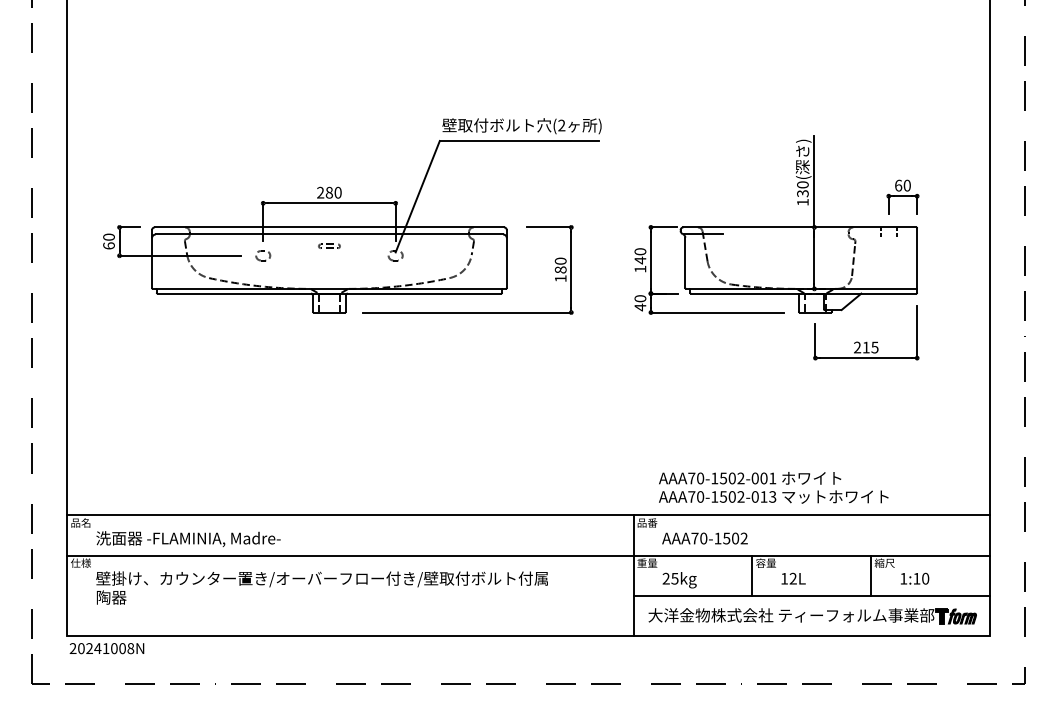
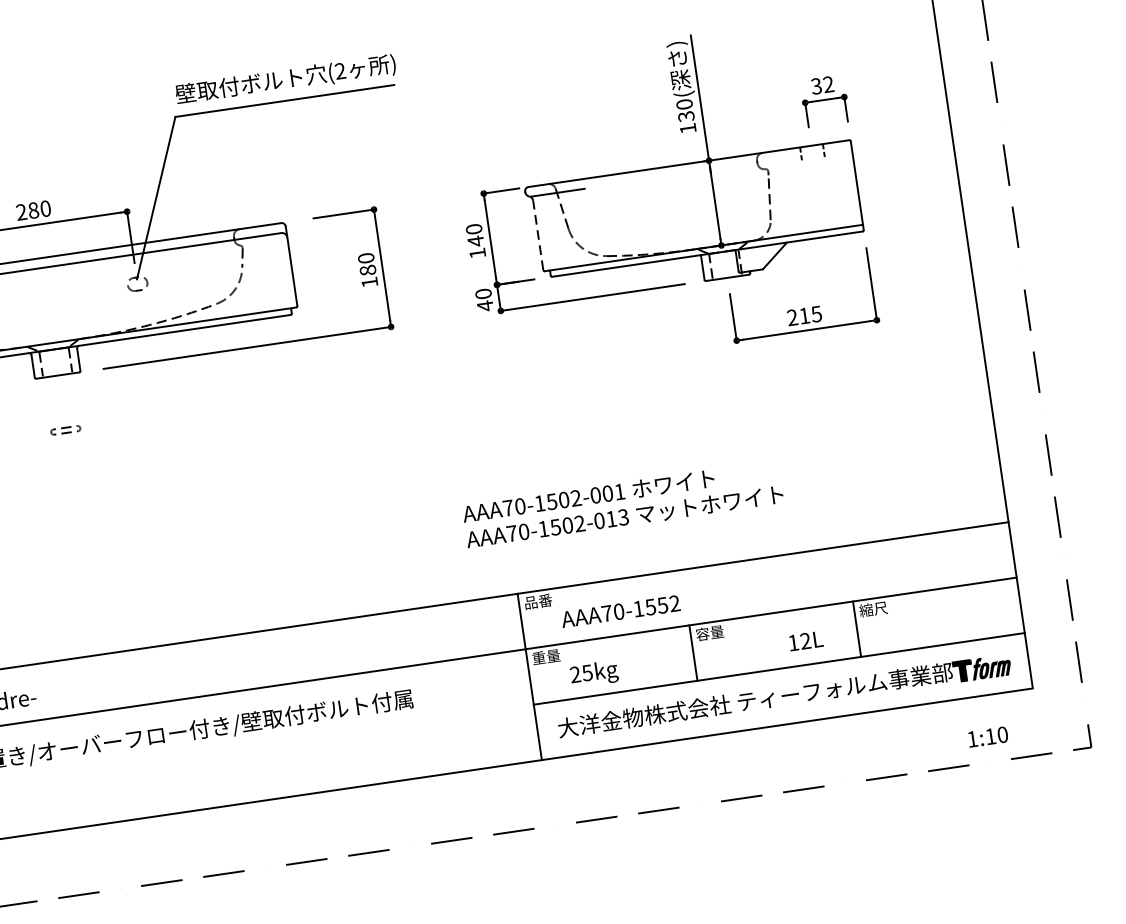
text: (902, 185) -> (821, 85), 60 -> 32
part: (329, 245) -> (65, 429), moved
line: (685, 262) -> (538, 235), solid -> dashed
text: (773, 487) -> (622, 504), moved
text: (735, 538) -> (662, 605), AAA70-1502 -> AAA70-1552
text: (793, 578) -> (805, 640), moved
text: (915, 578) -> (988, 736), moved

